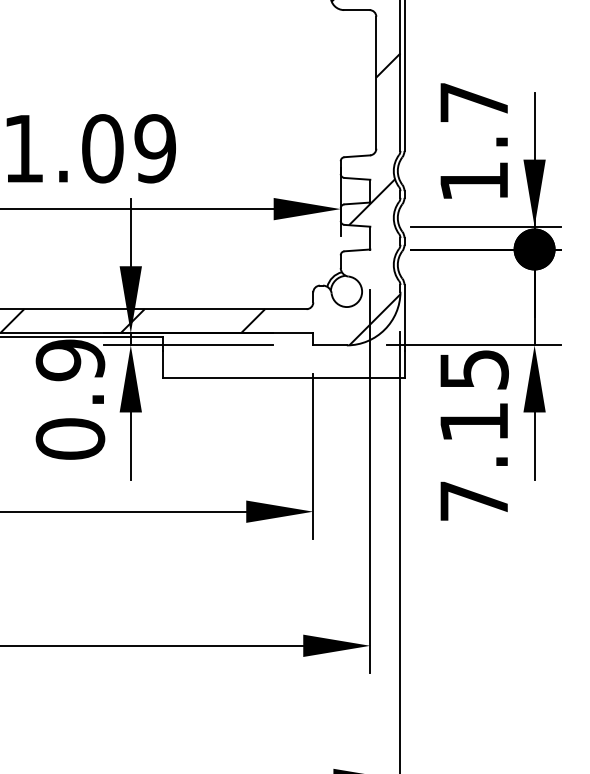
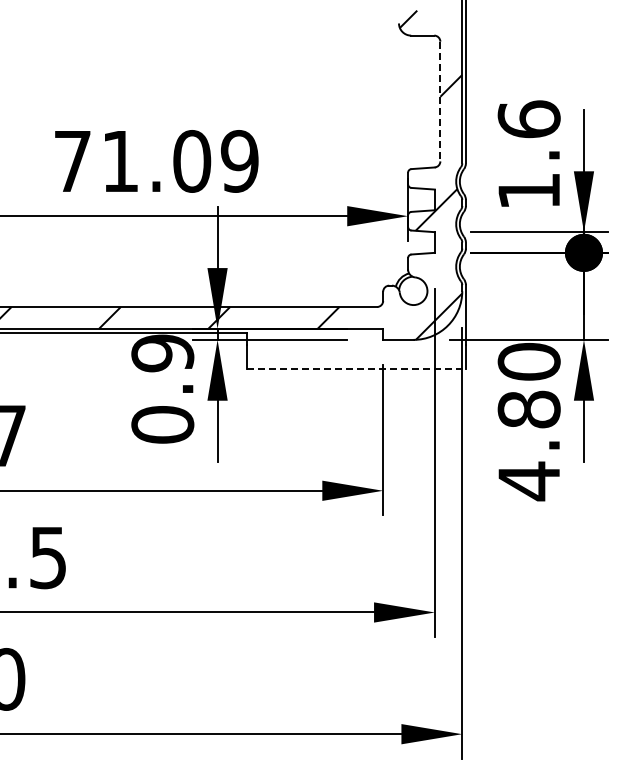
line: (376, 82) -> (440, 101), solid -> dashed
text: (473, 102) -> (528, 119), 1.7 -> 1.6
line: (283, 378) -> (356, 369), solid -> dashed
text: (473, 436) -> (528, 422), 7.15 -> 4.80

